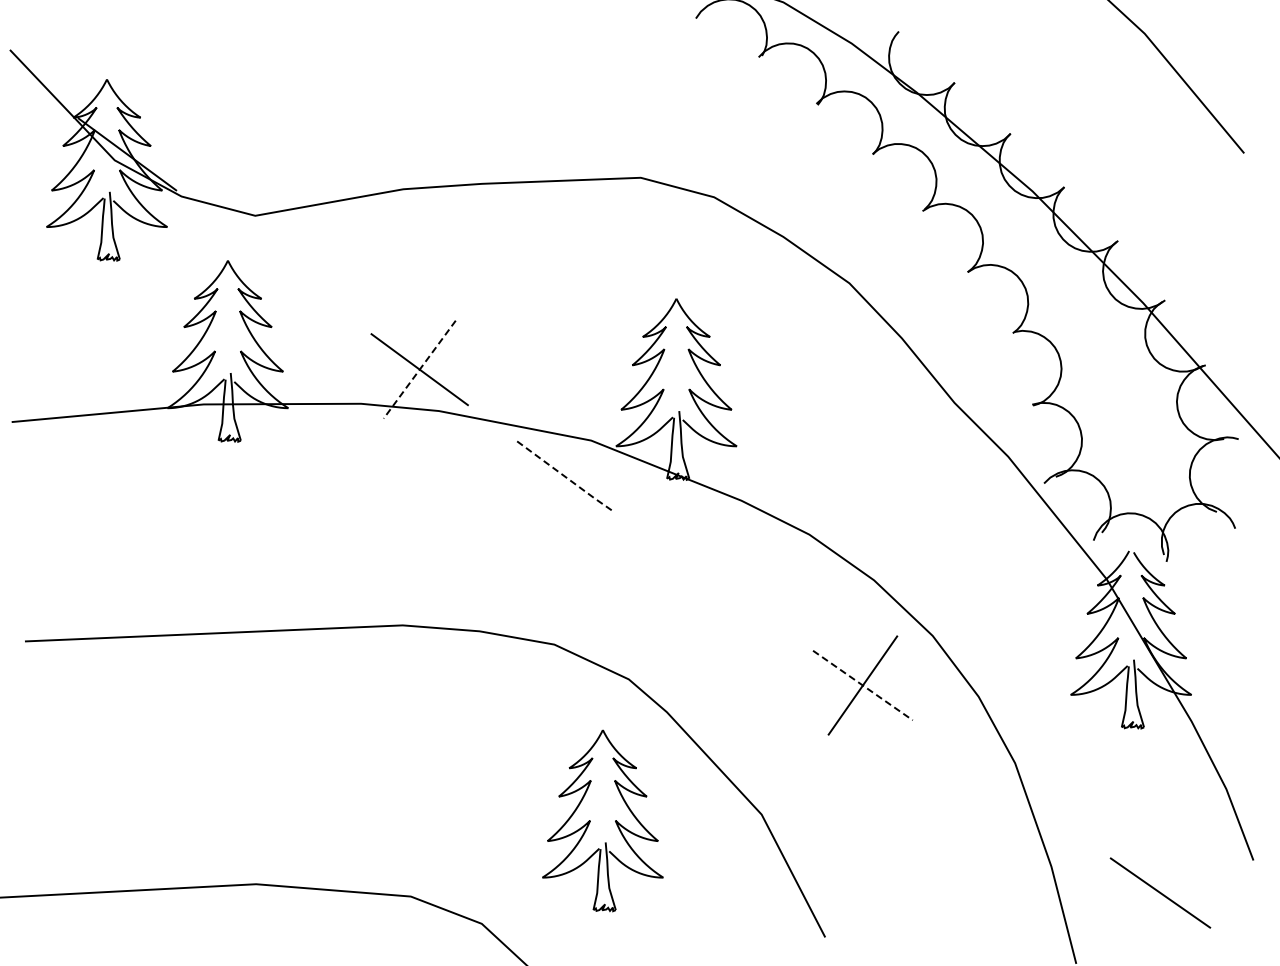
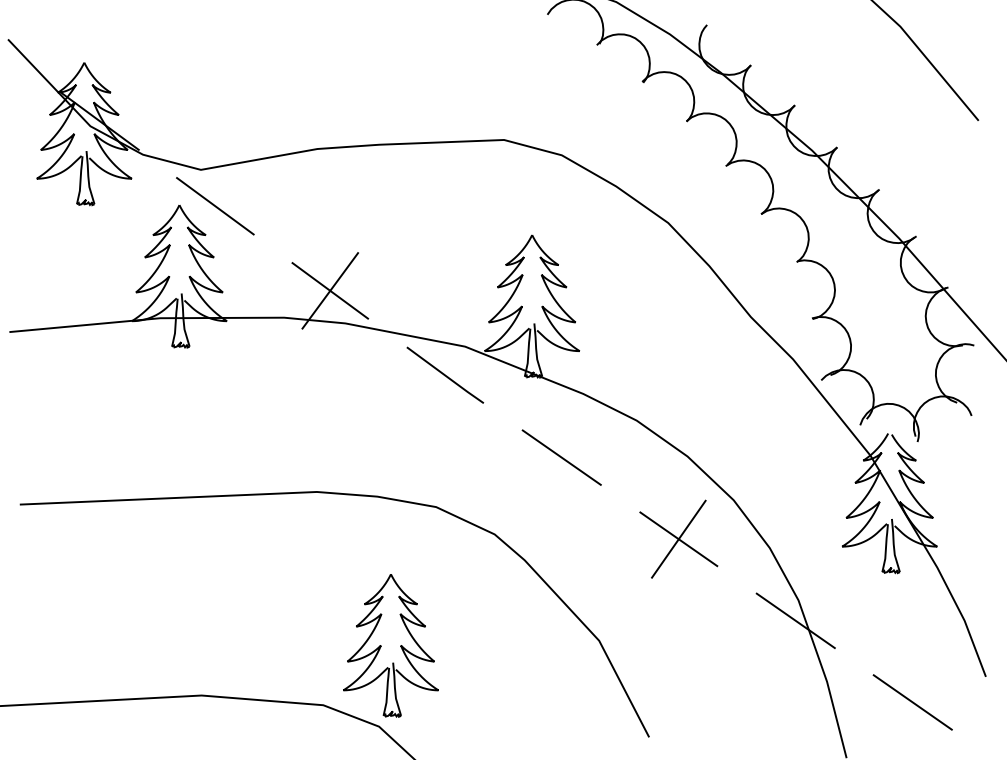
line: (273, 261) -> (215, 205), added
line: (419, 369) -> (330, 290), dashed -> solid
line: (566, 477) -> (445, 375), dashed -> solid
line: (713, 581) -> (561, 457), added
line: (862, 685) -> (678, 539), dashed -> solid
line: (1011, 788) -> (795, 620), added
part: (590, 820) -> (381, 645), moved

